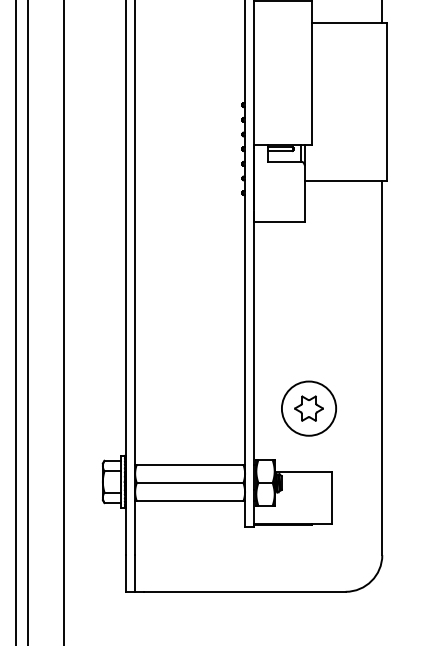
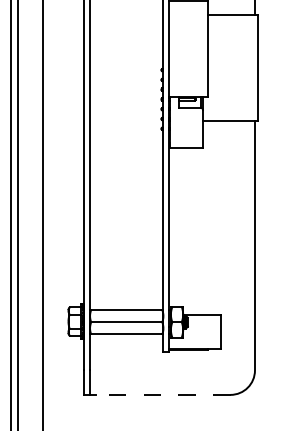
part: (309, 408) -> (206, 272), removed
line: (243, 591) -> (162, 394), solid -> dashed

